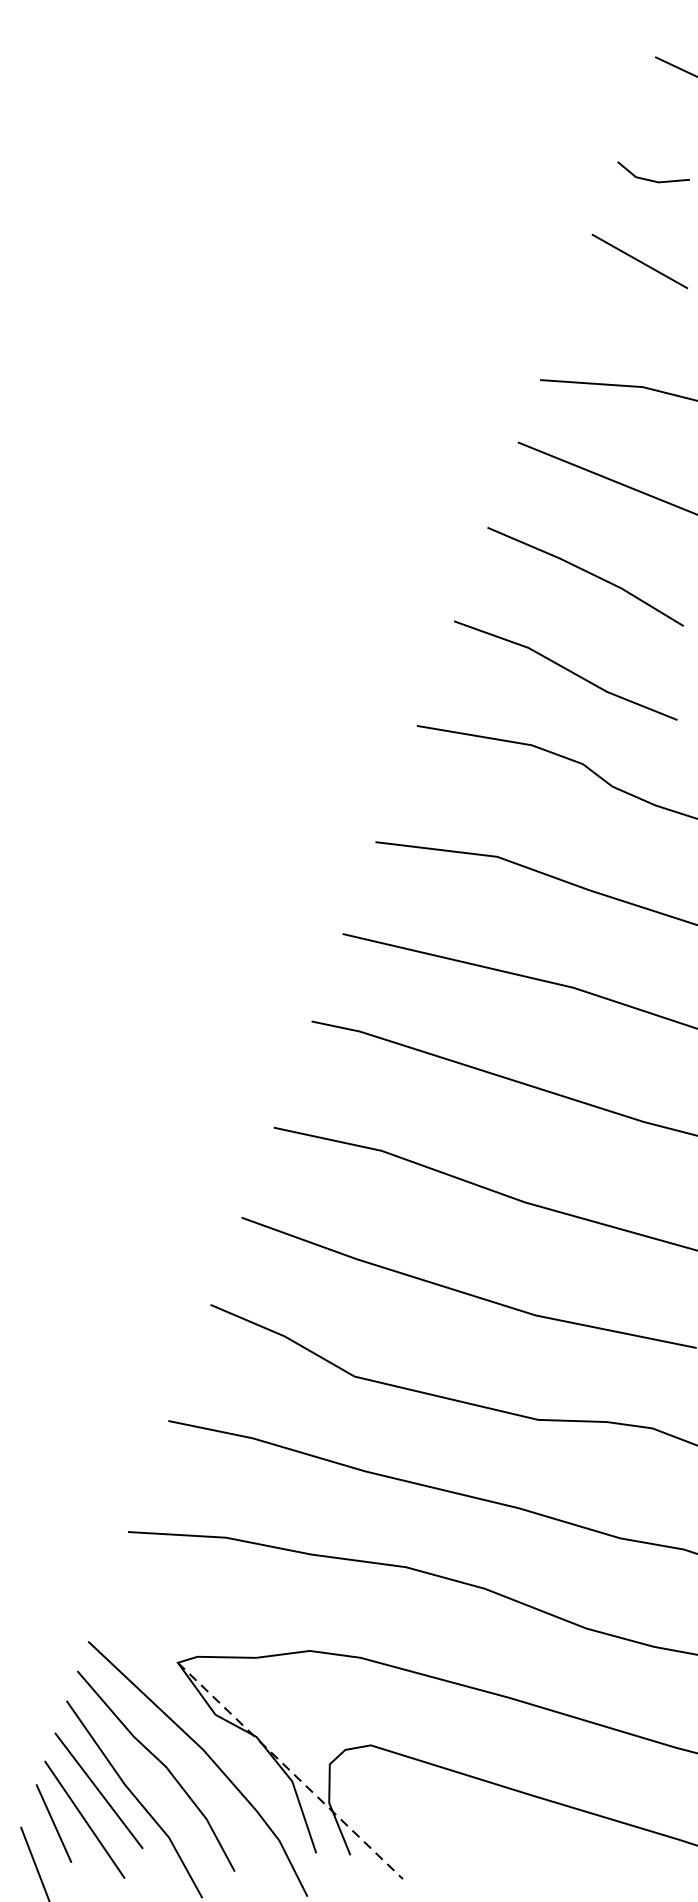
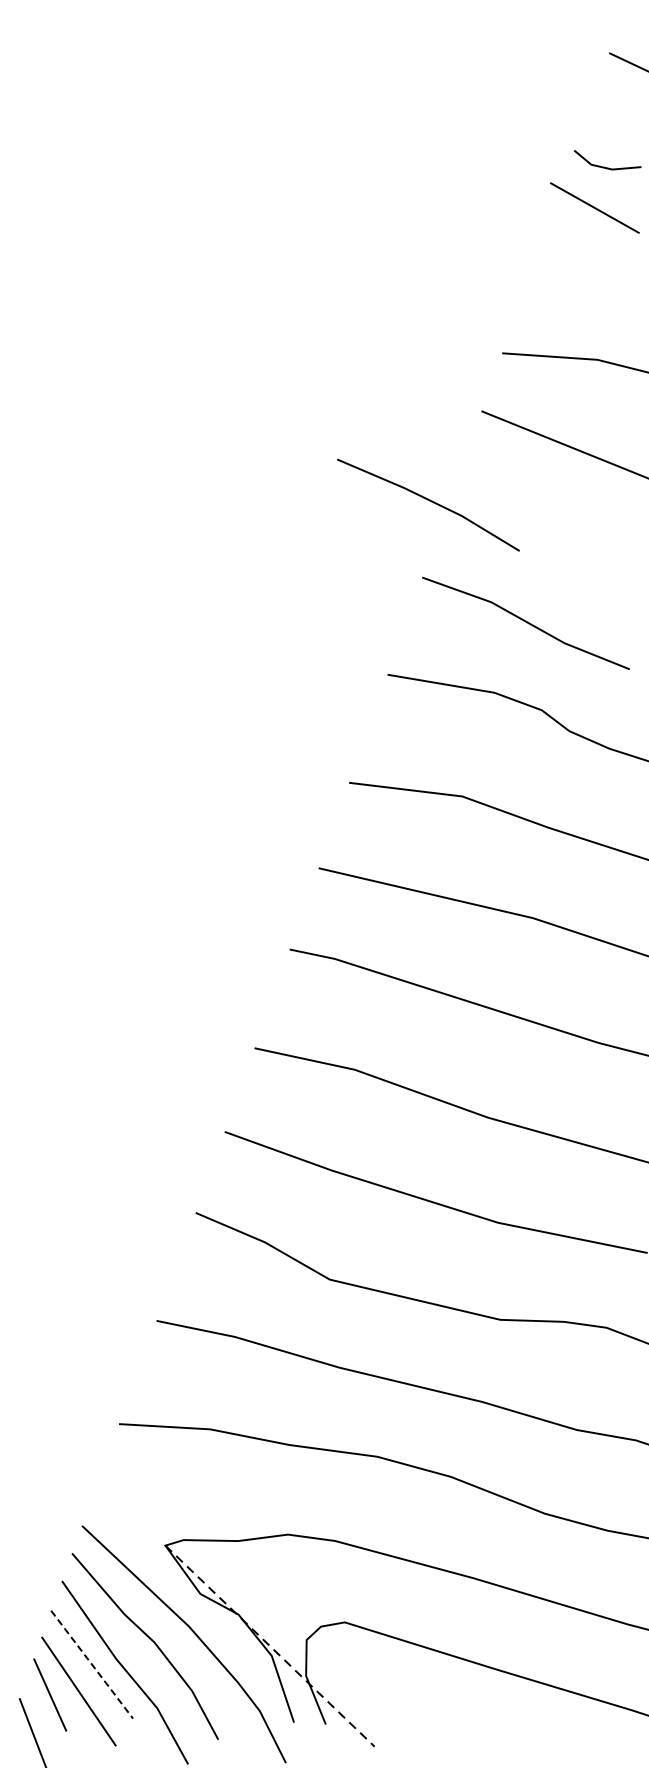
line: (639, 260) -> (594, 207), moved
line: (586, 572) -> (429, 501), moved
line: (99, 1790) -> (92, 1664), solid -> dashed

